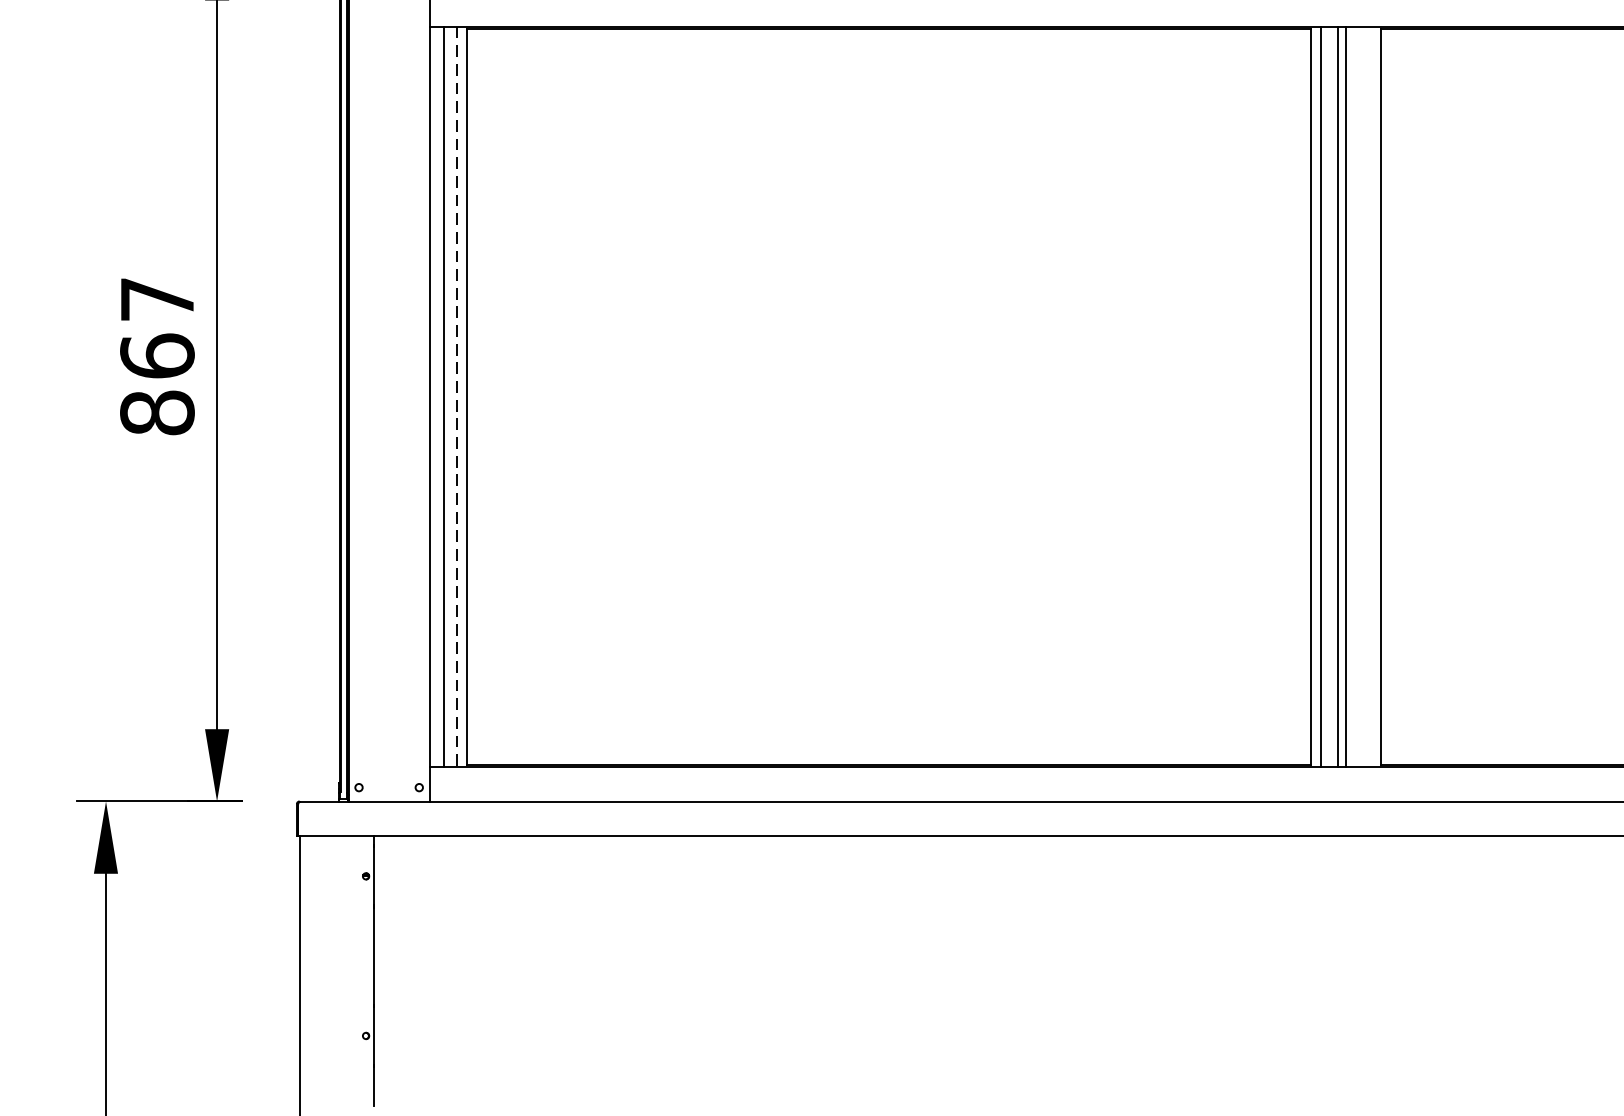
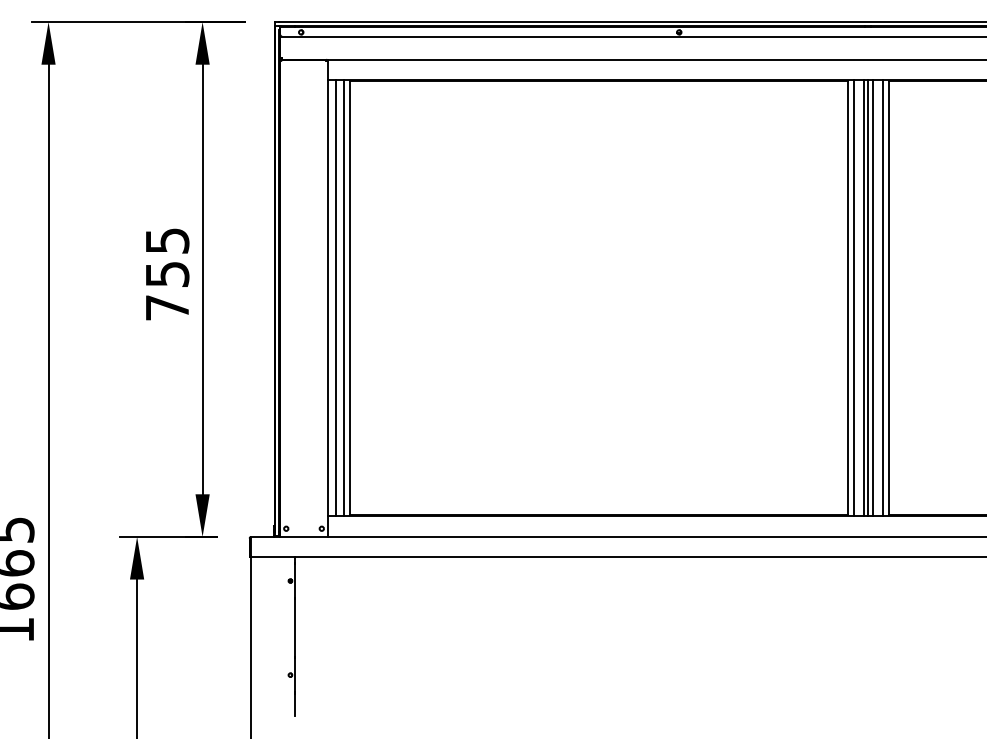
text: (157, 356) -> (167, 274), 867 -> 755
line: (457, 397) -> (344, 298), dashed -> solid
line: (1353, 397) -> (872, 298), added
line: (1370, 397) -> (882, 298), added

